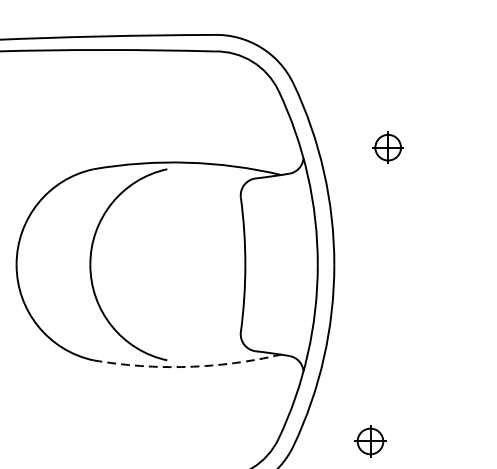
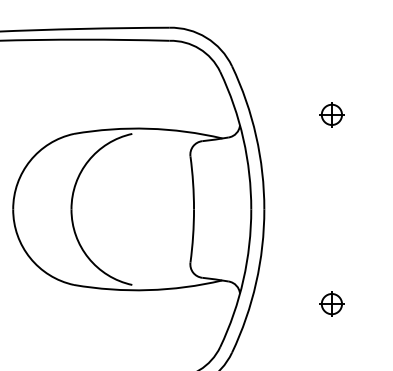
part: (387, 147) -> (331, 114), moved
arc: (187, 367) -> (148, 290), dashed -> solid
part: (369, 440) -> (331, 303), moved

